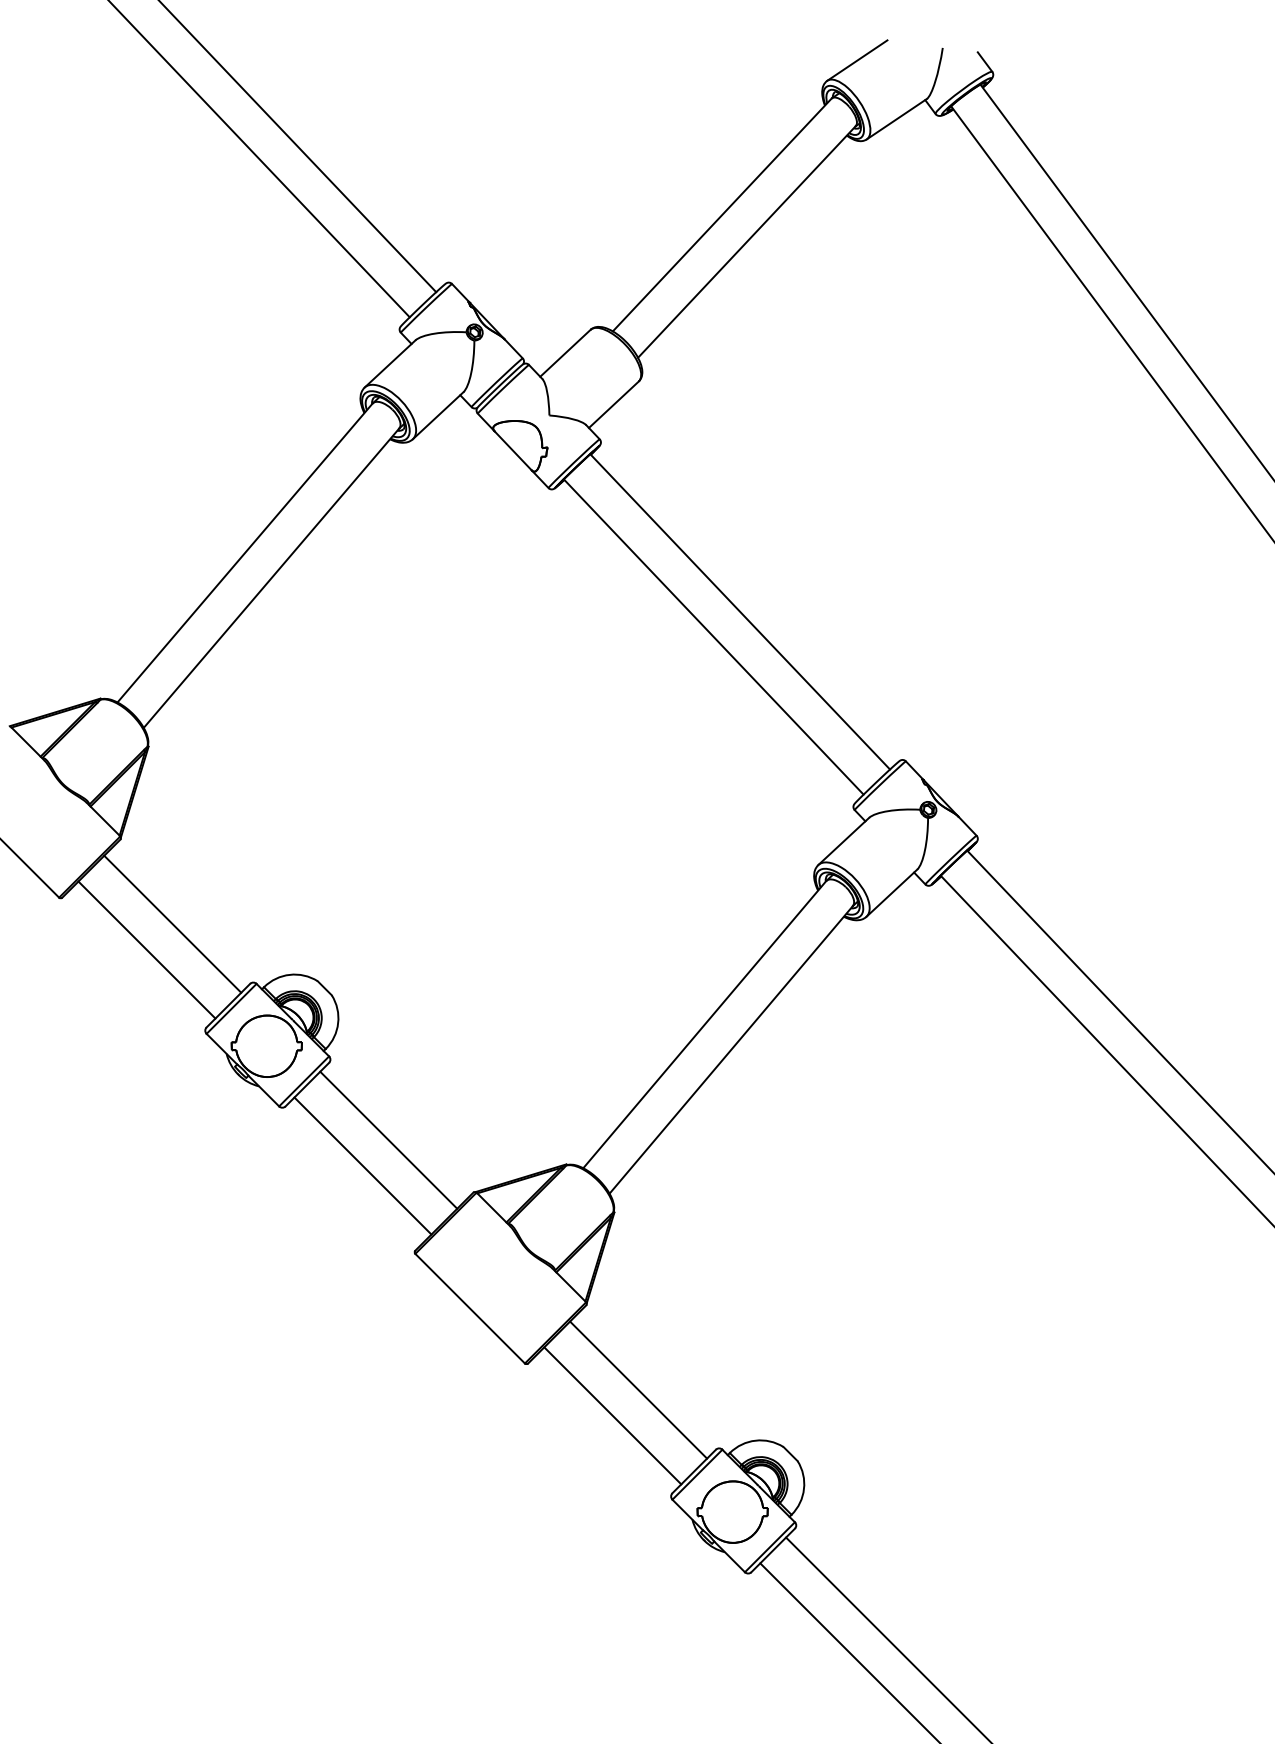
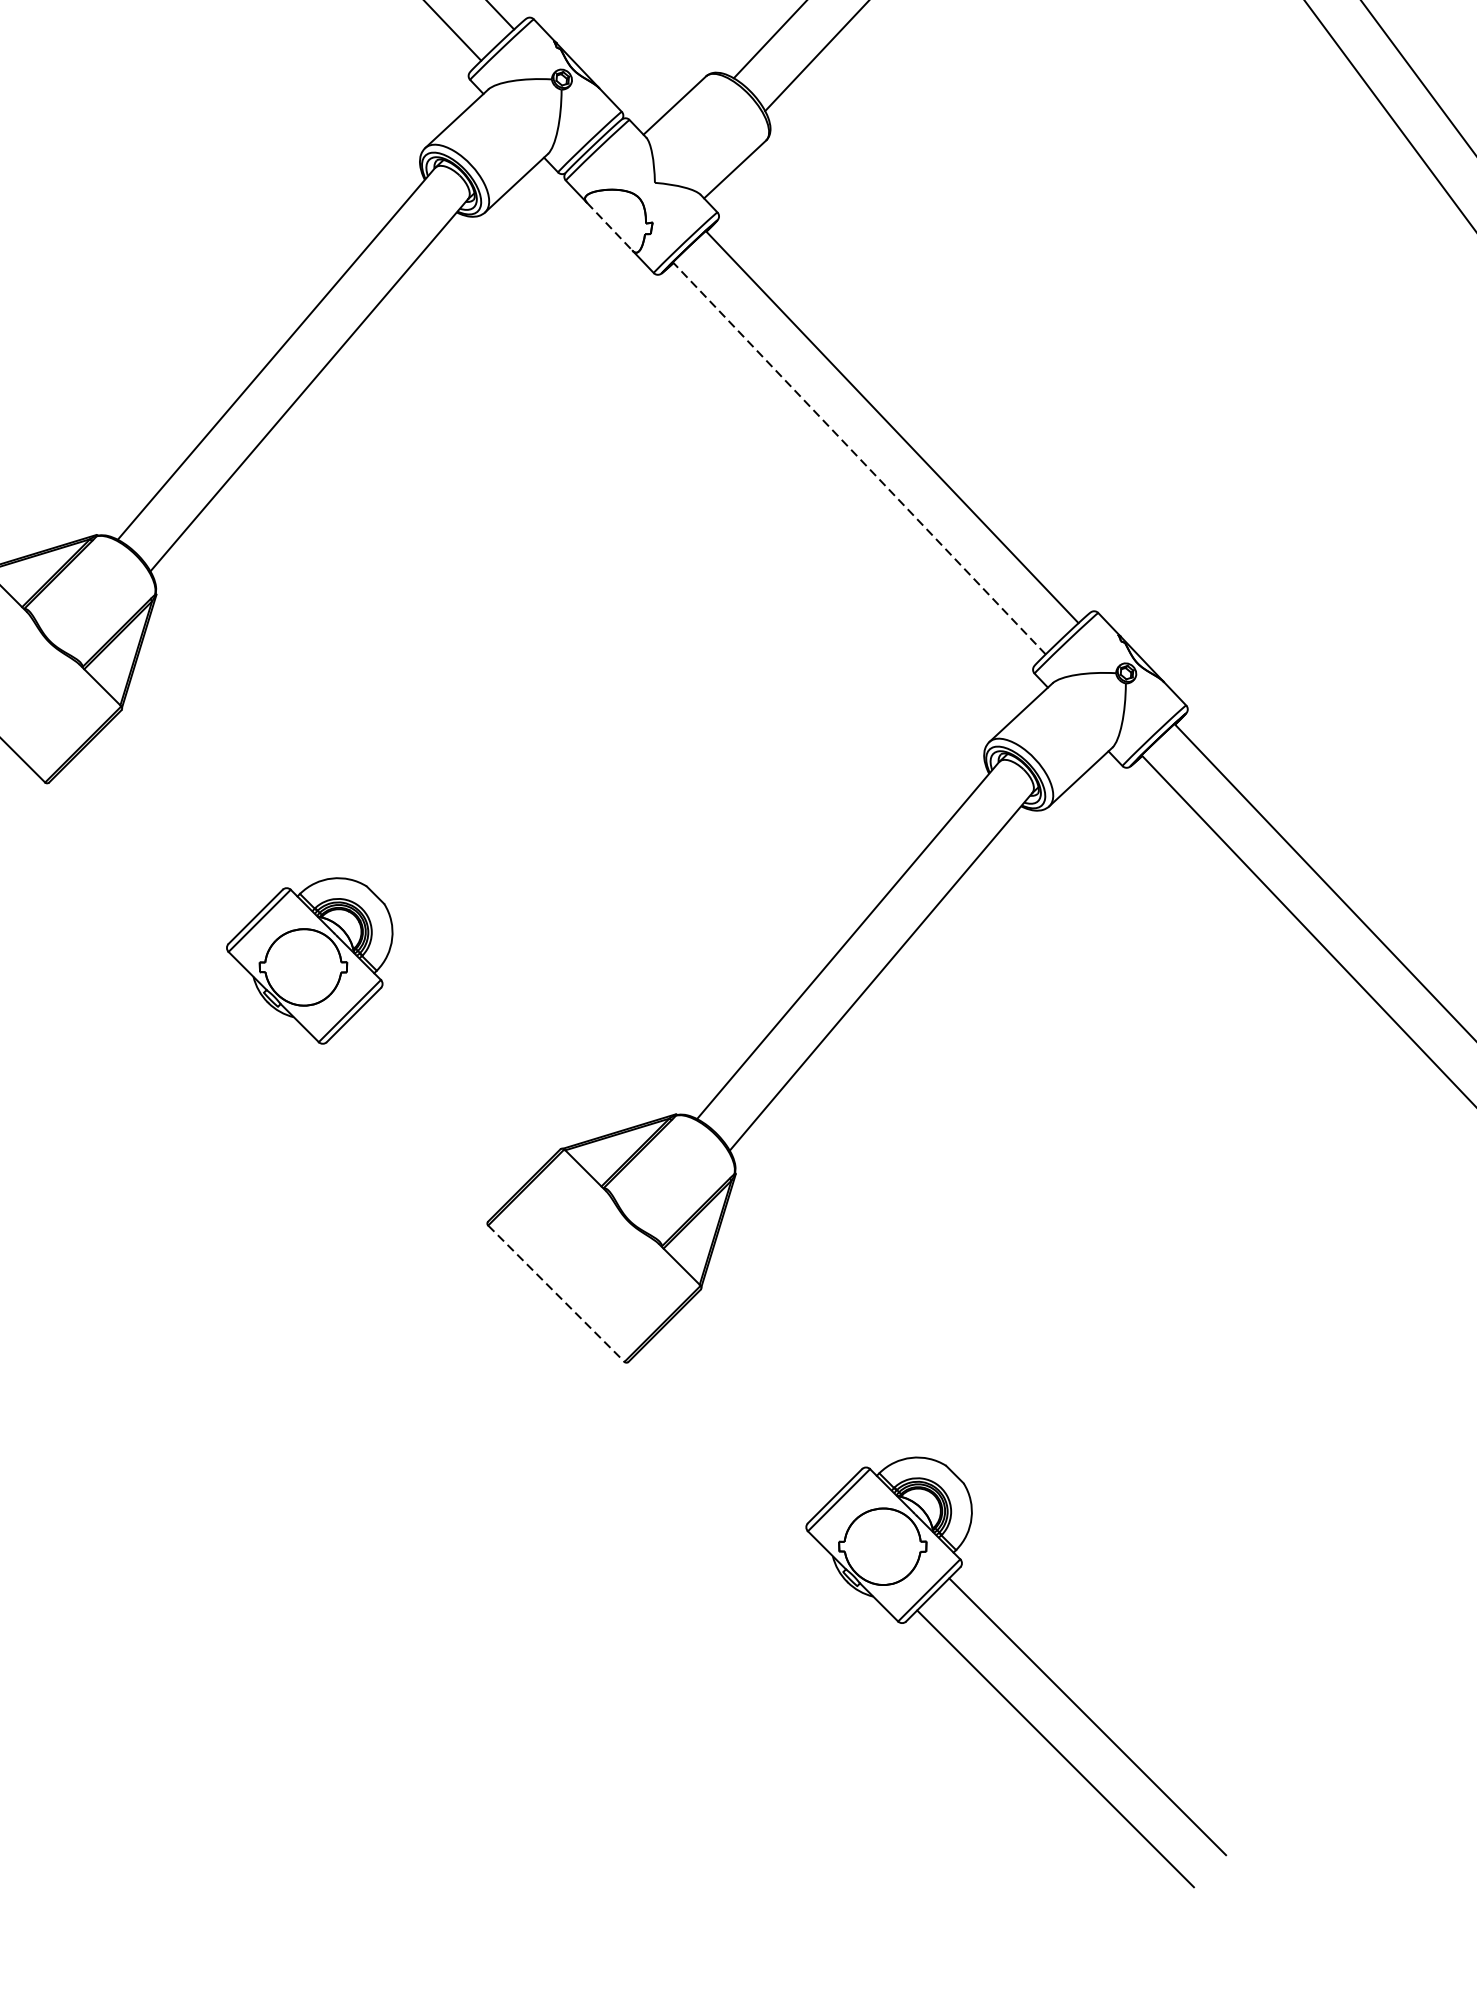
line: (513, 450) -> (610, 226), solid -> dashed
line: (713, 636) -> (859, 457), solid -> dashed
line: (172, 923) -> (186, 814), removed
line: (146, 949) -> (153, 847), removed
line: (388, 1139) -> (454, 1083), removed
line: (362, 1165) -> (422, 1115), removed
line: (470, 1308) -> (556, 1293), solid -> dashed
line: (638, 1389) -> (765, 1394), removed
line: (612, 1415) -> (733, 1426), removed

